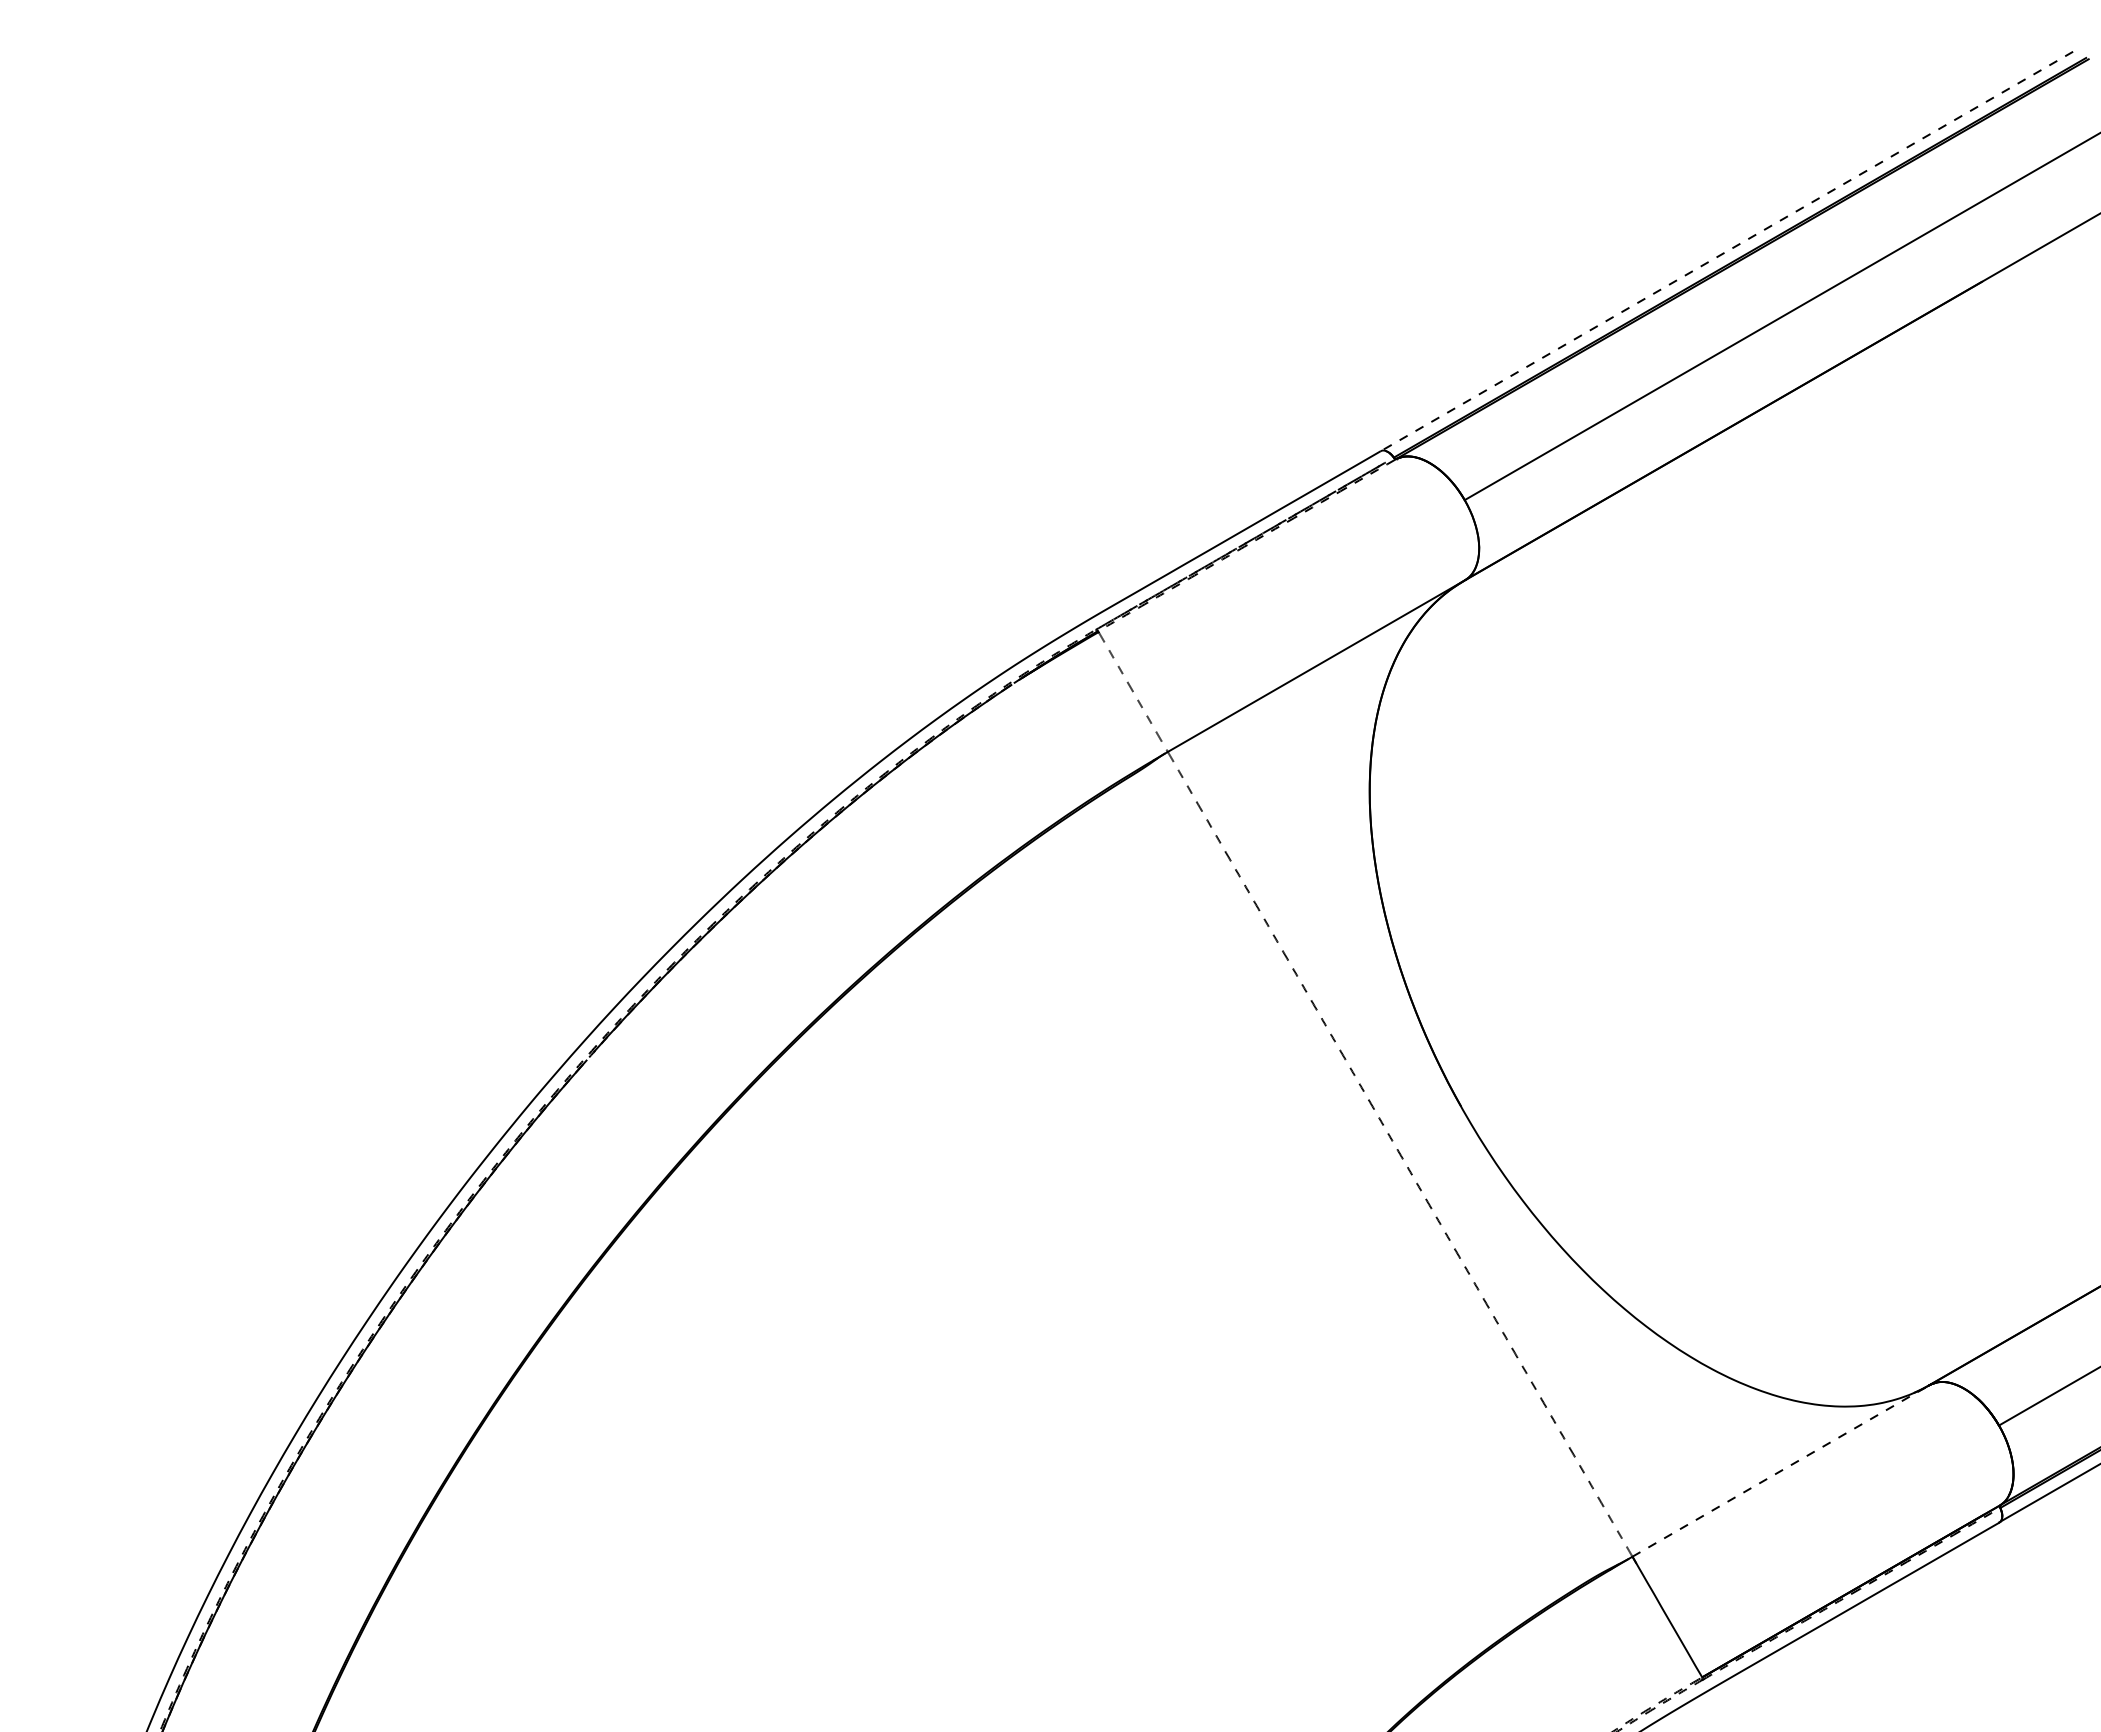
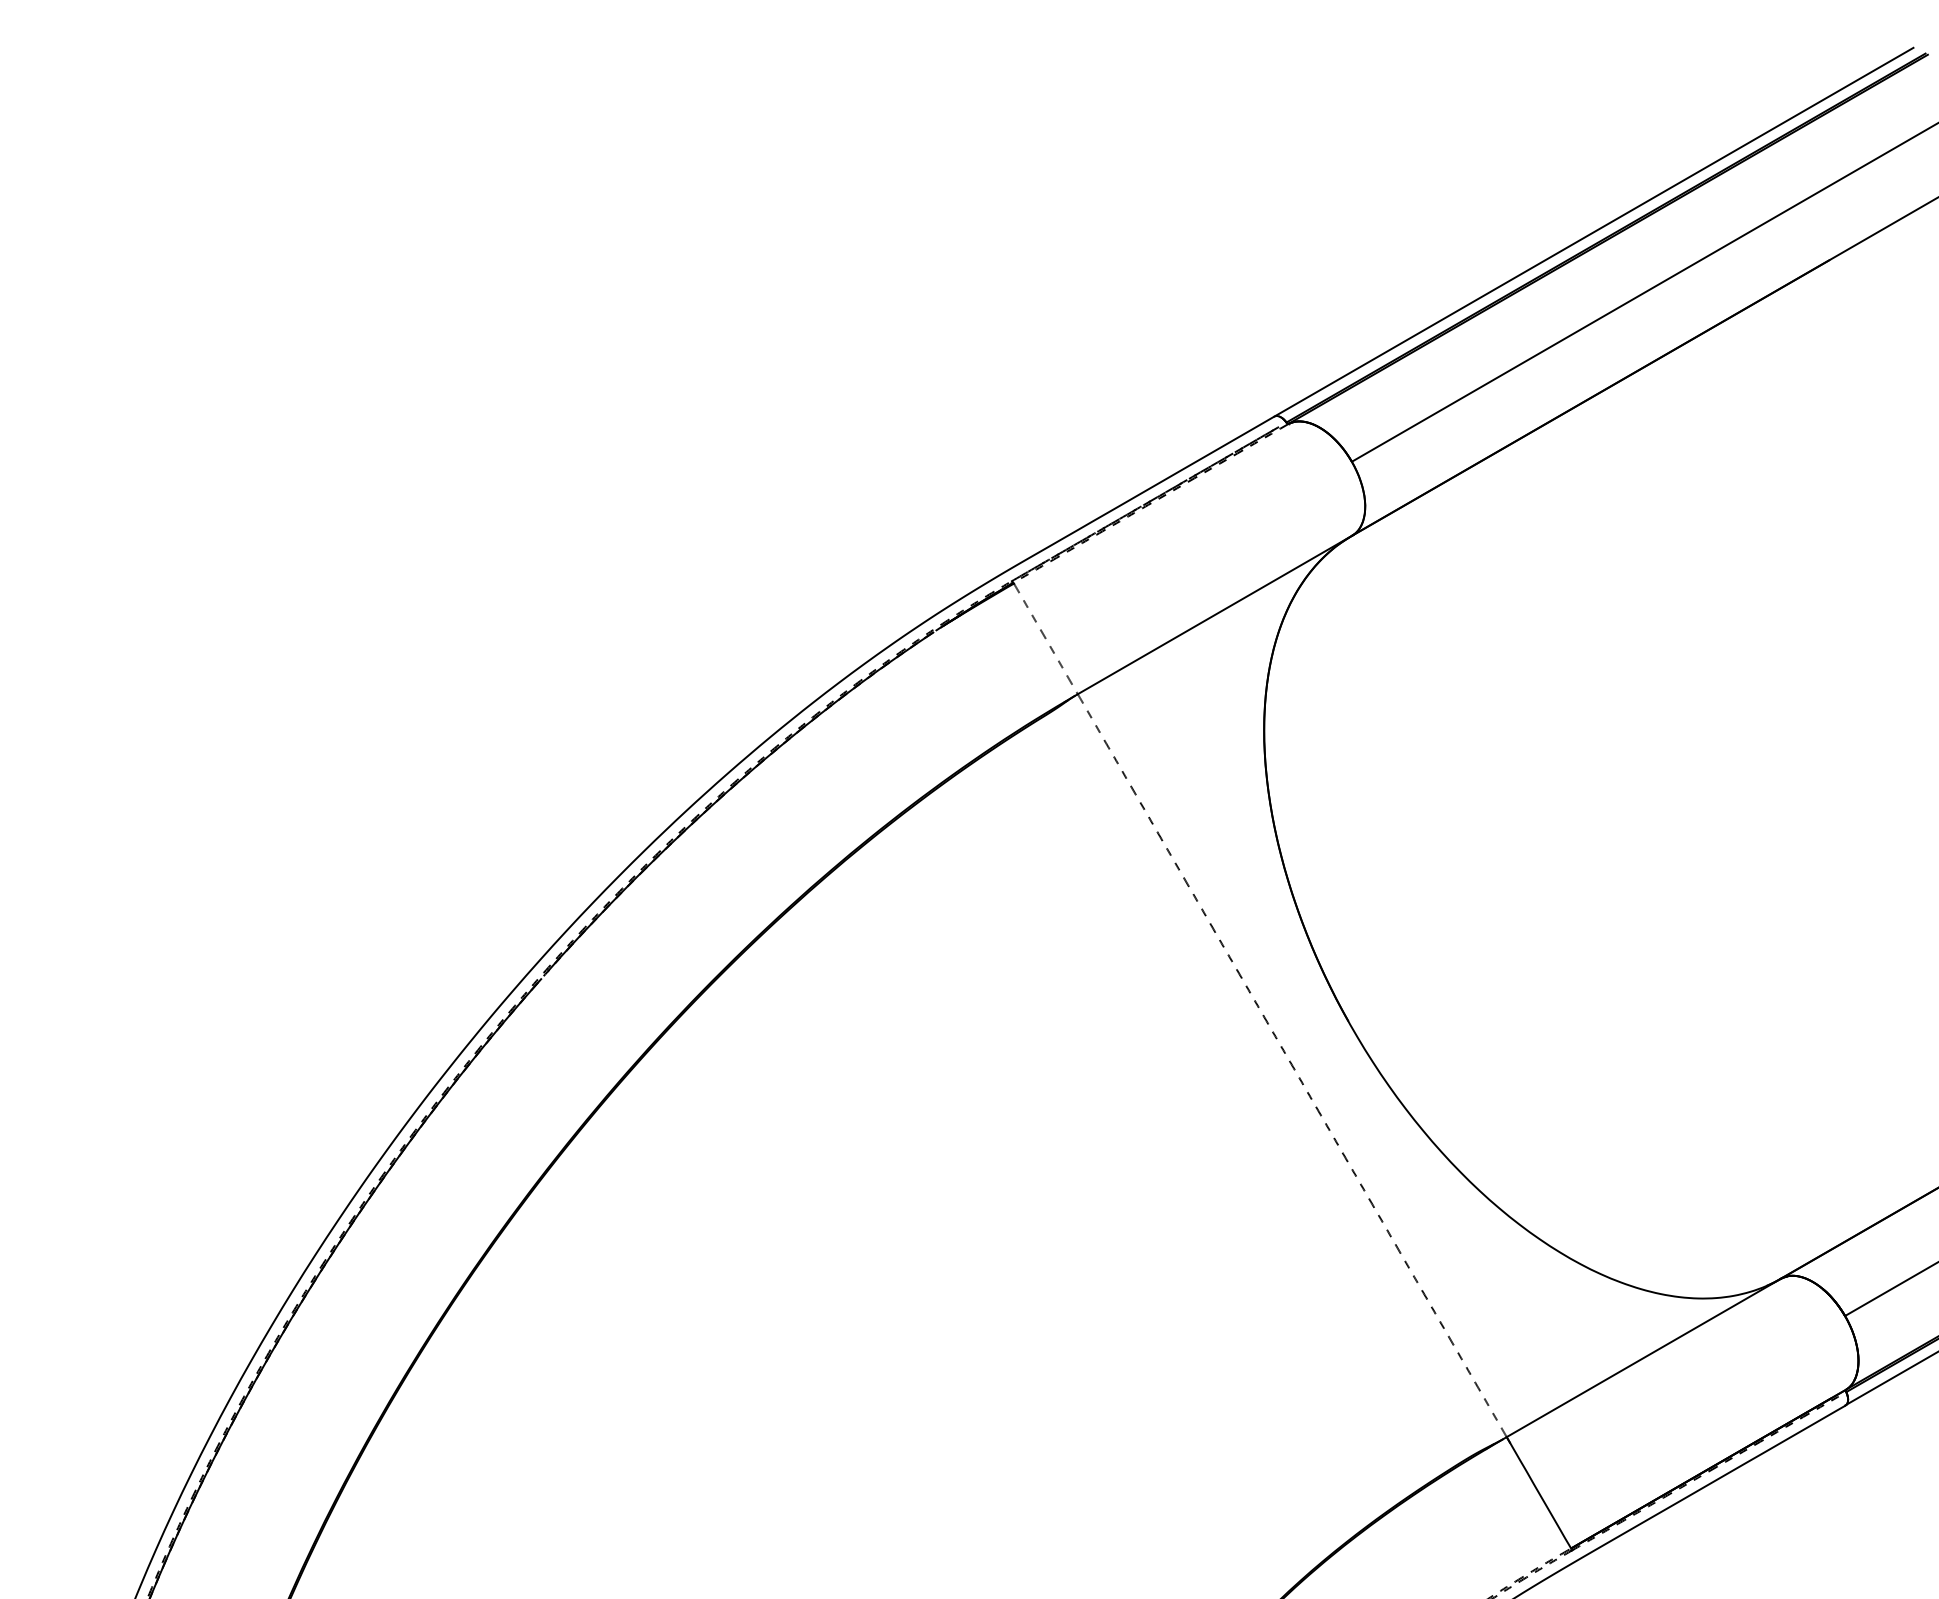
line: (1726, 251) -> (1593, 232), dashed -> solid
line: (1781, 1470) -> (1644, 1357), dashed -> solid

